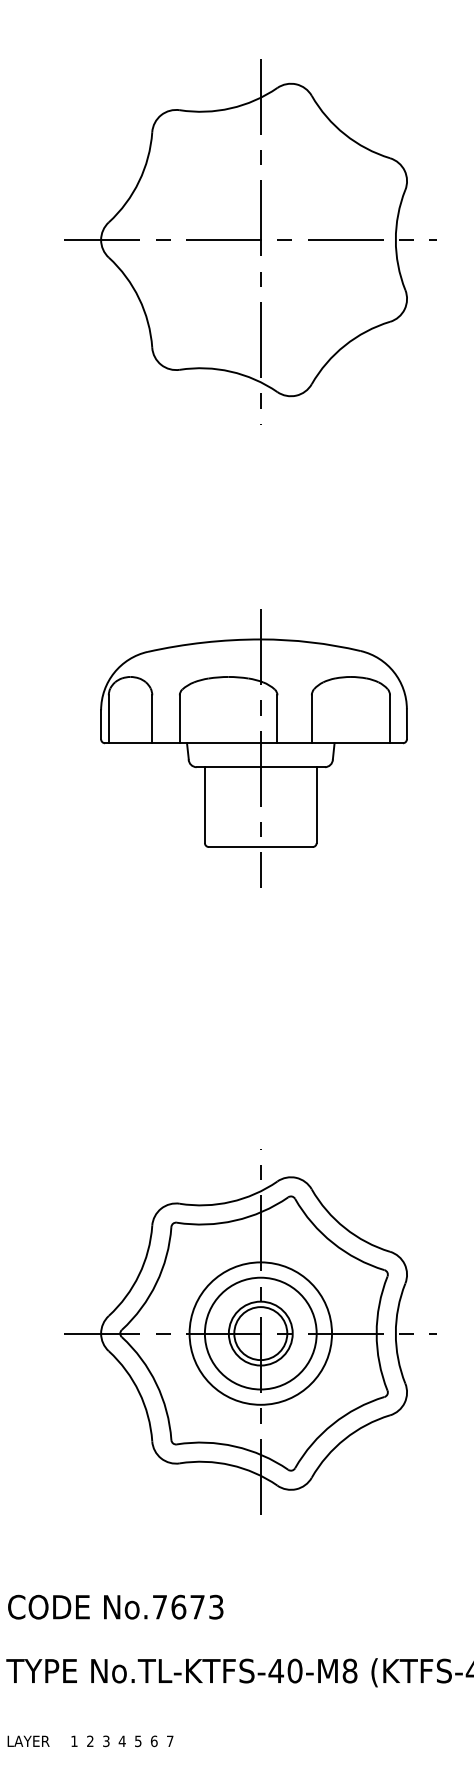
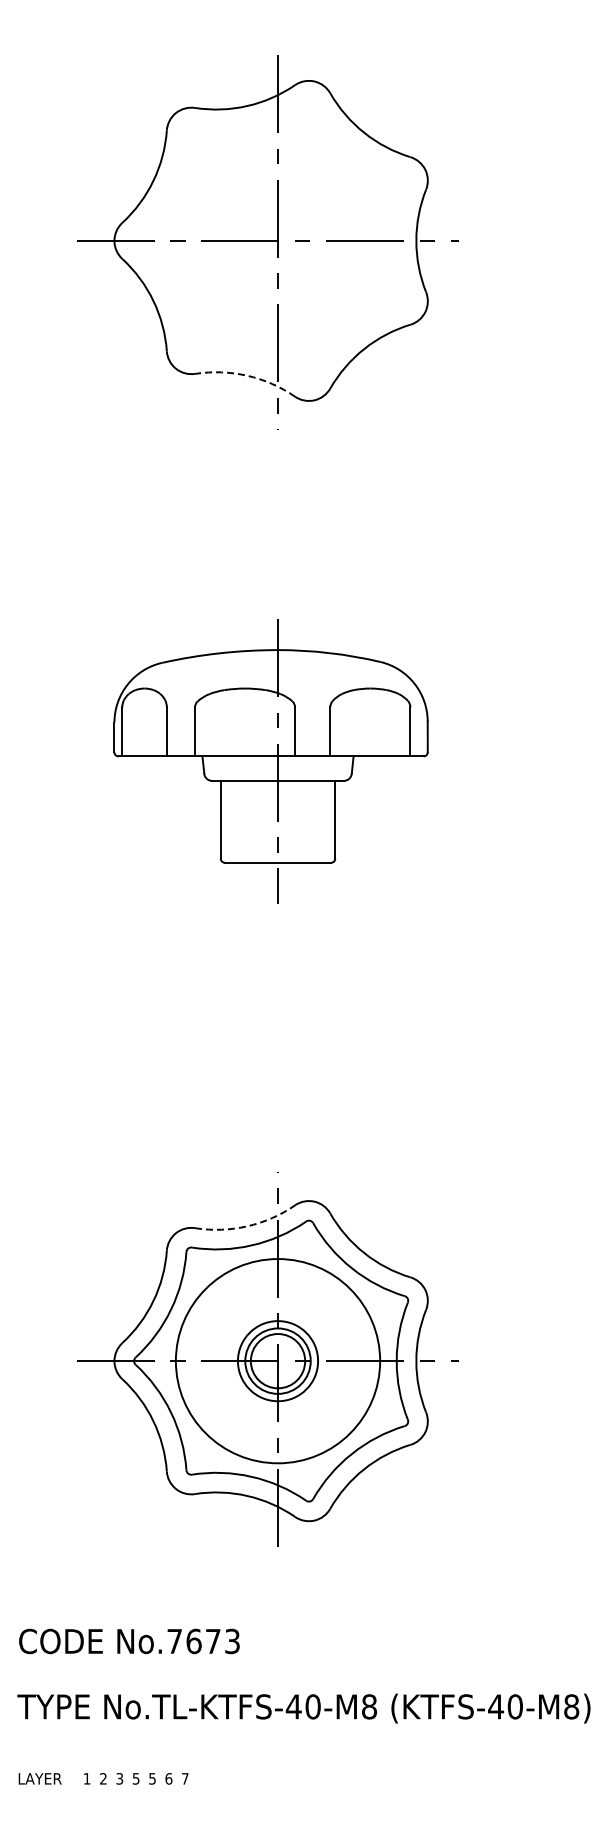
arc: (230, 371) -> (247, 375), solid -> dashed
arc: (230, 1202) -> (247, 1226), solid -> dashed
circle: (260, 1332) -> (277, 1360), size x0.7
circle: (260, 1333) -> (277, 1361), size x1.4
text: (121, 1740) -> (135, 1778), 4 -> 5

